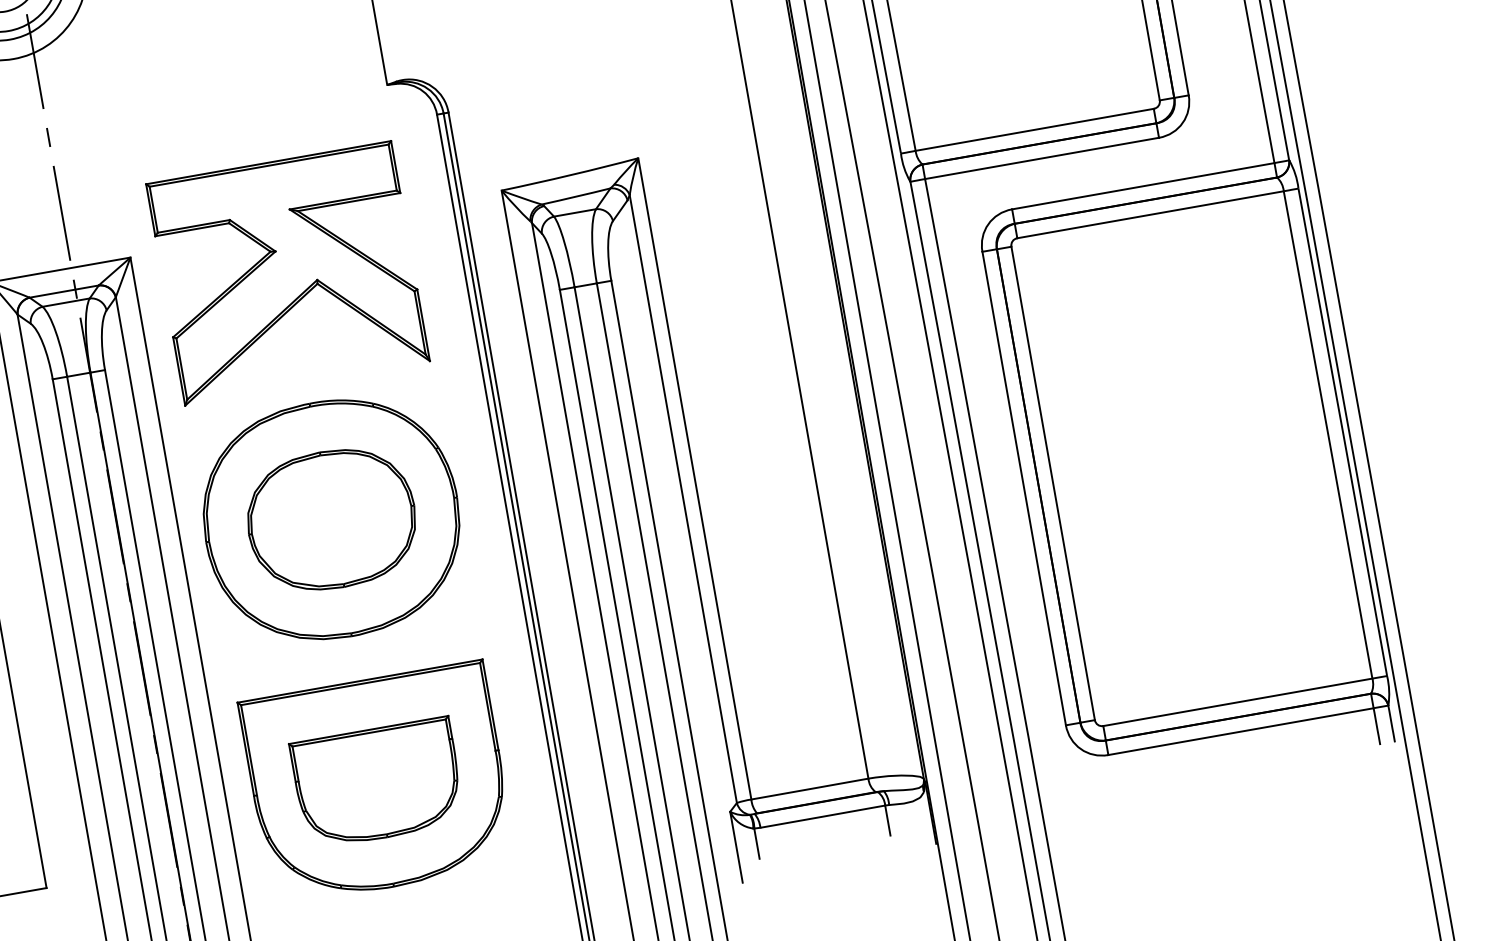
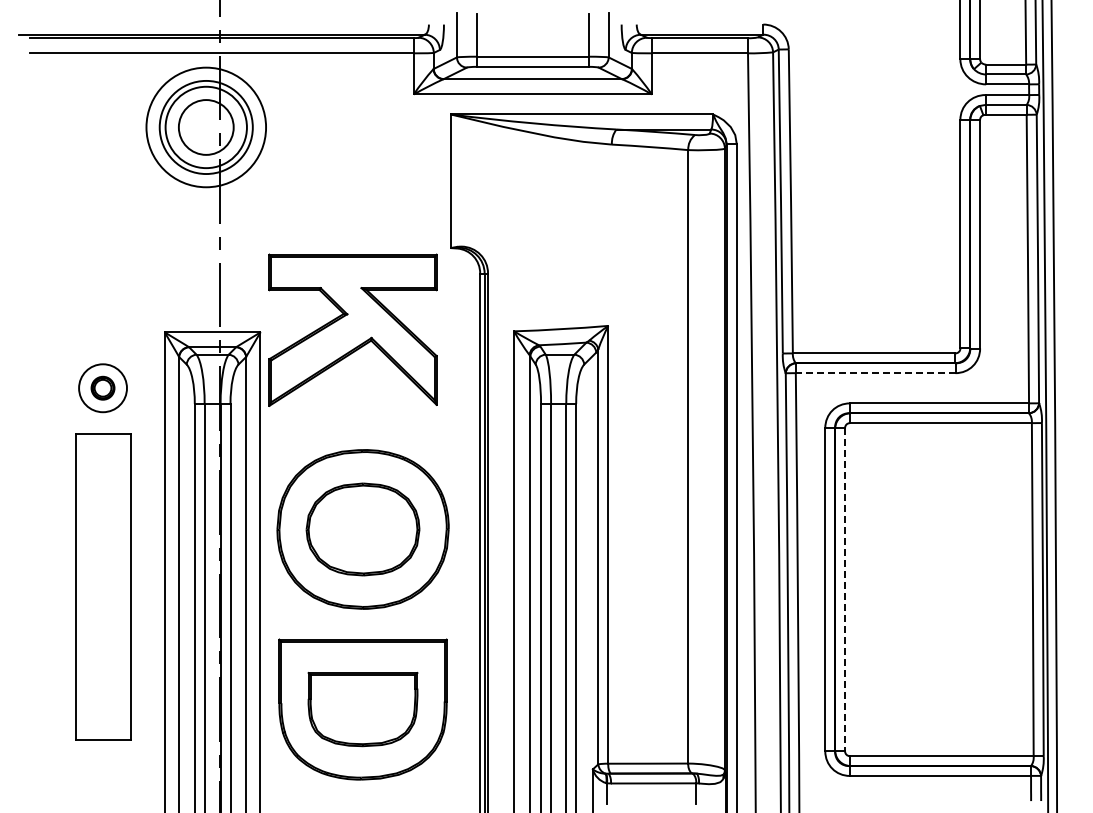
line: (1041, 158) -> (875, 373), solid -> dashed
part: (287, 272) -> (352, 329), moved
line: (1053, 483) -> (845, 589), solid -> dashed

